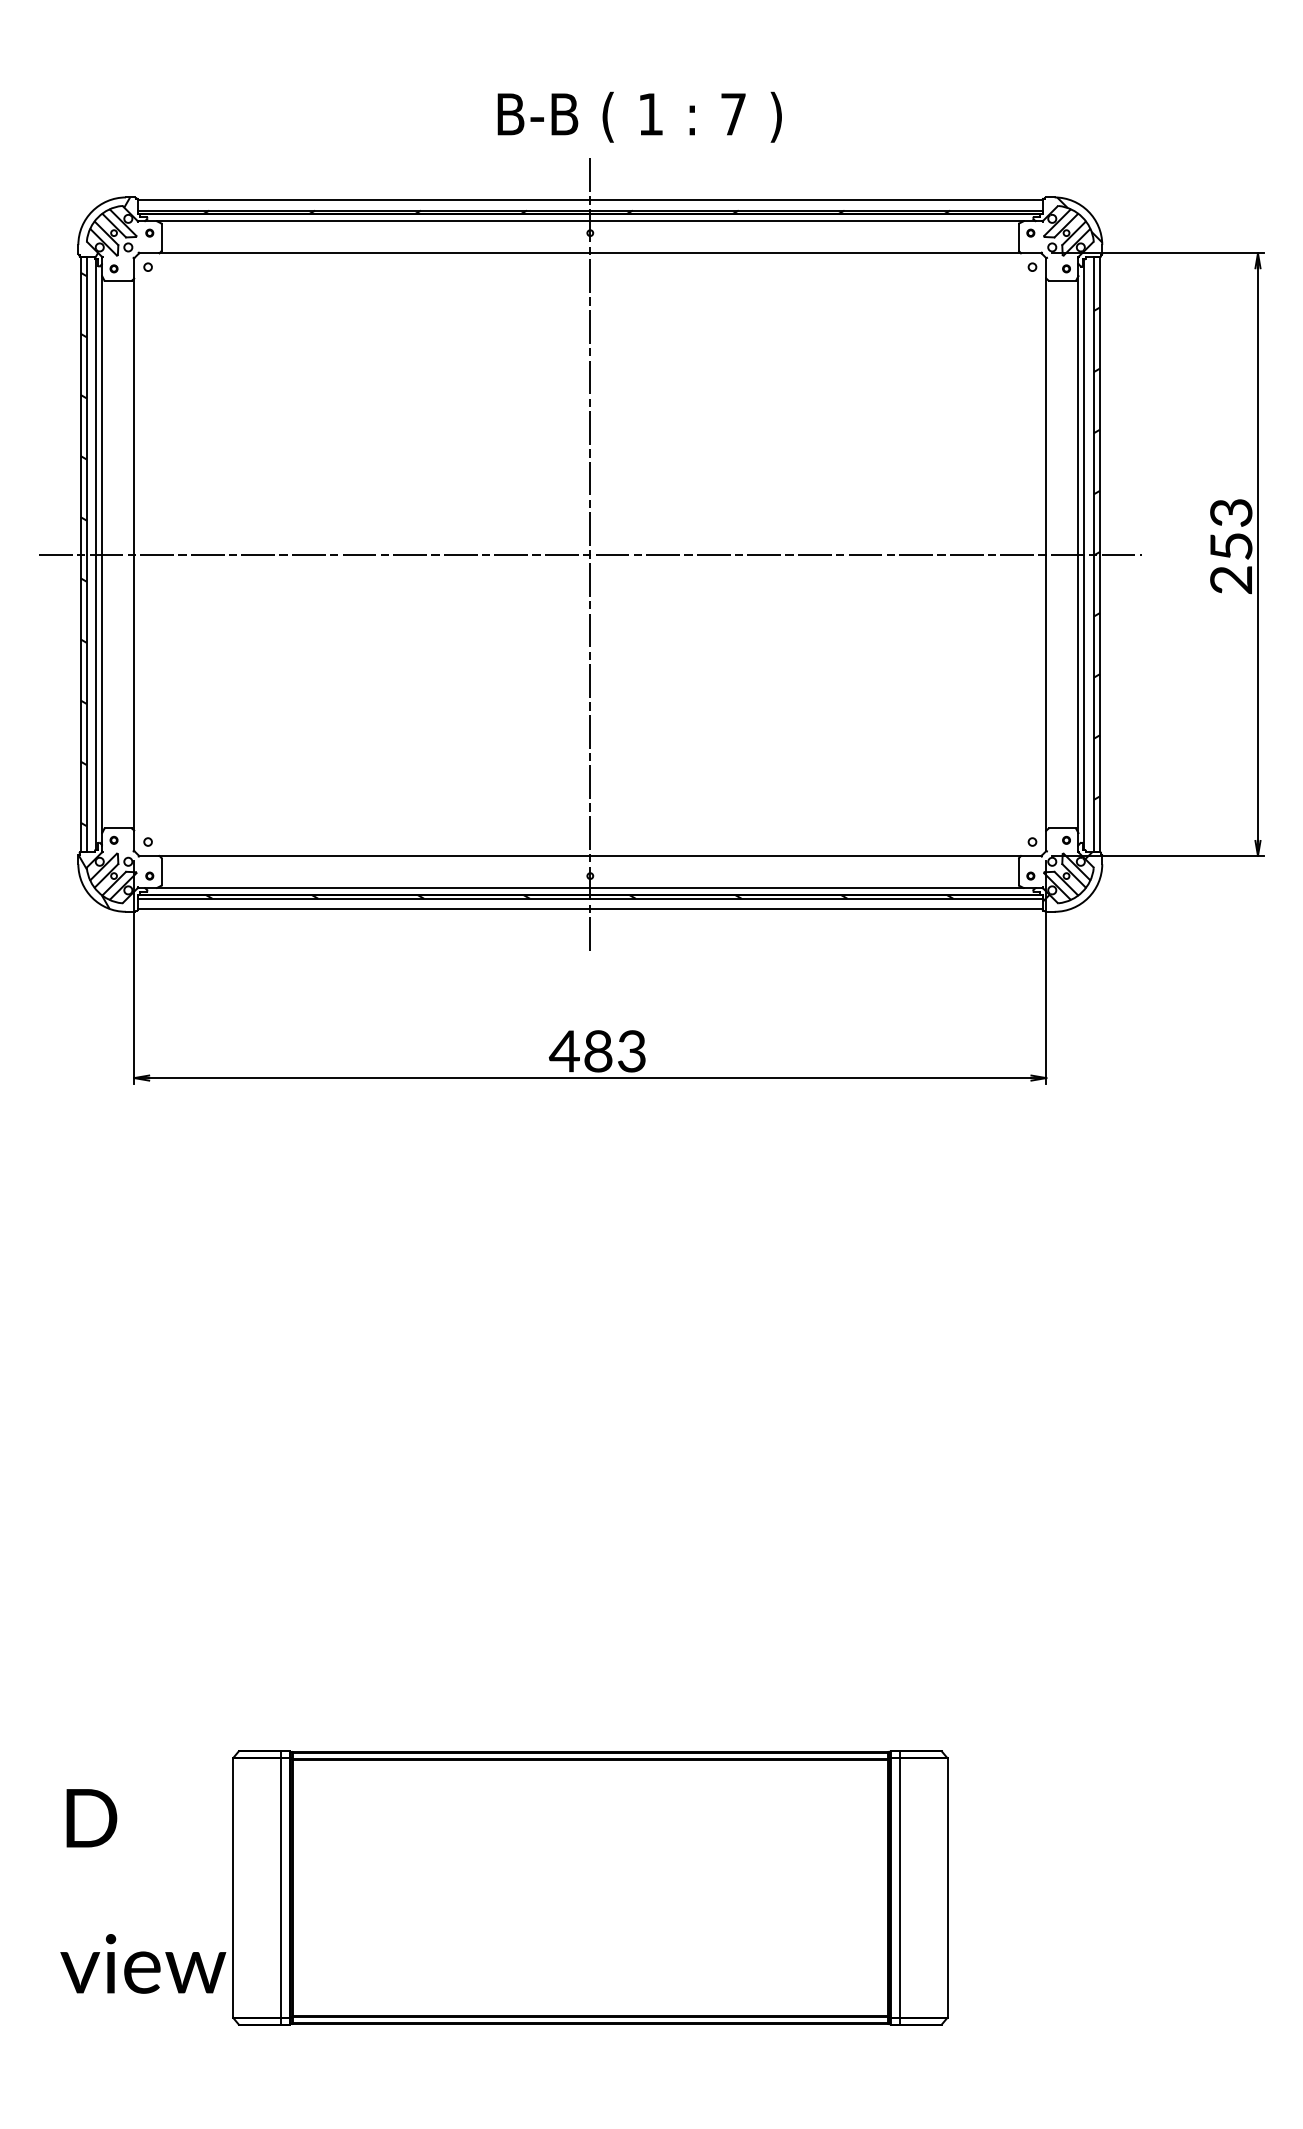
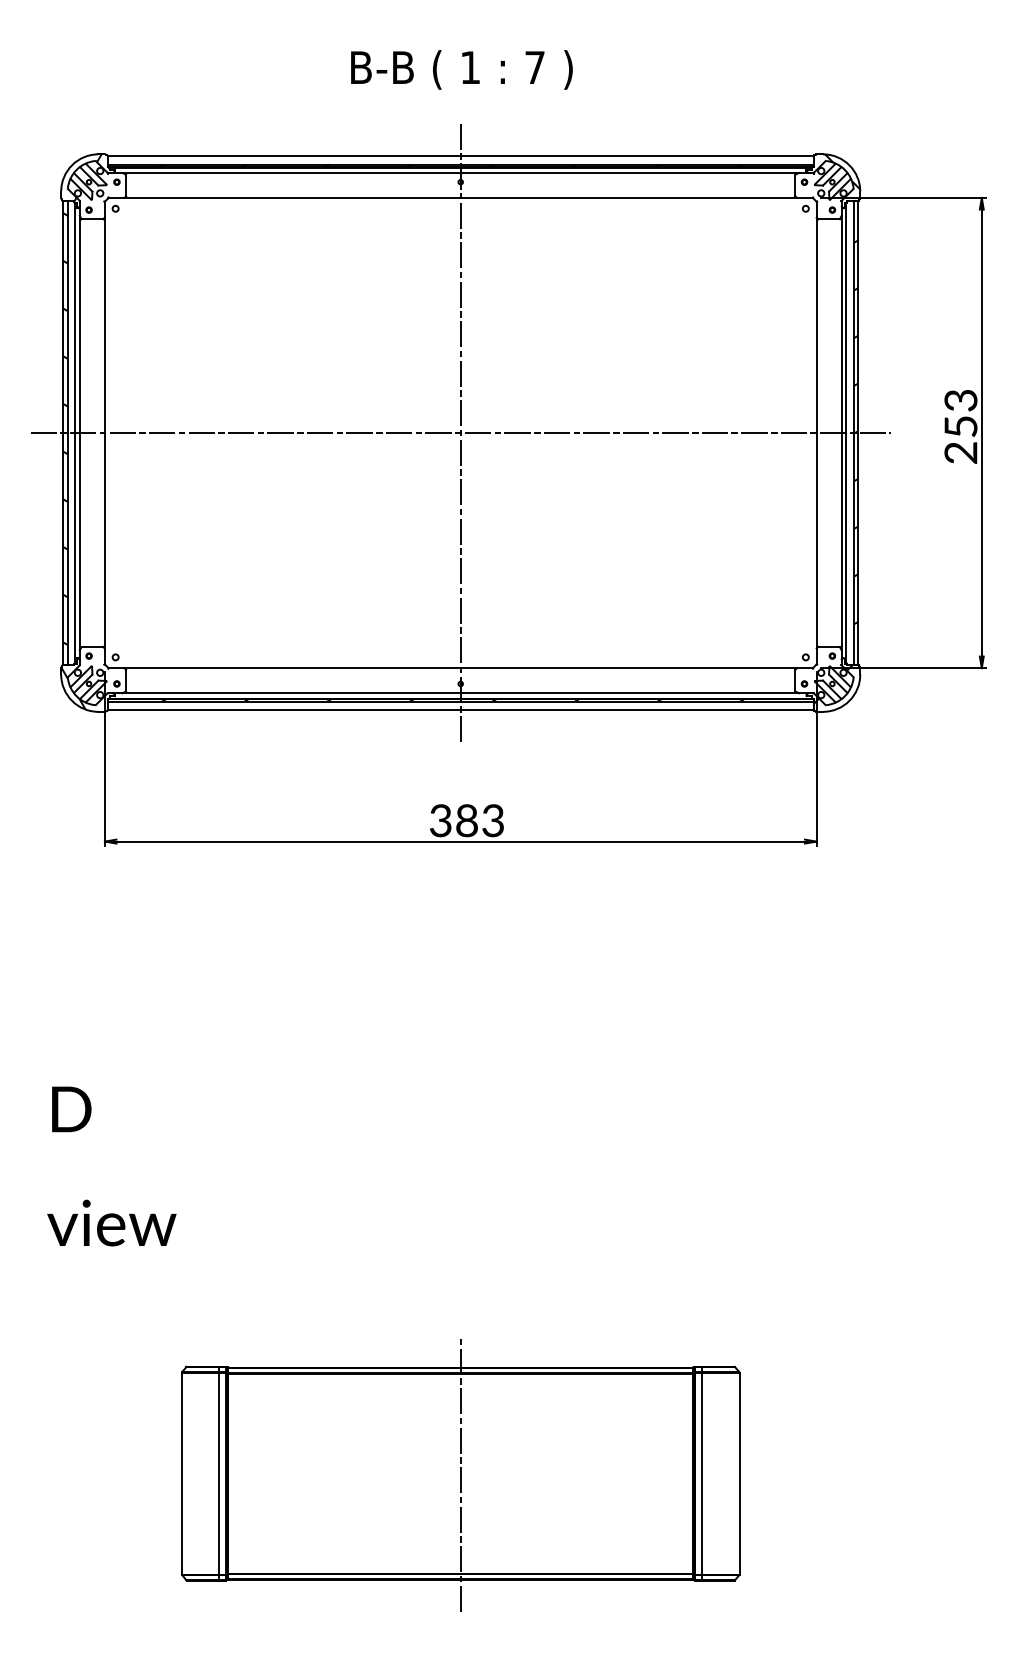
text: (639, 116) -> (461, 69), moved
text: (563, 1051) -> (439, 820), 483 -> 383
line: (590, 1887) -> (460, 1473), added
text: (143, 1891) -> (112, 1166), moved

